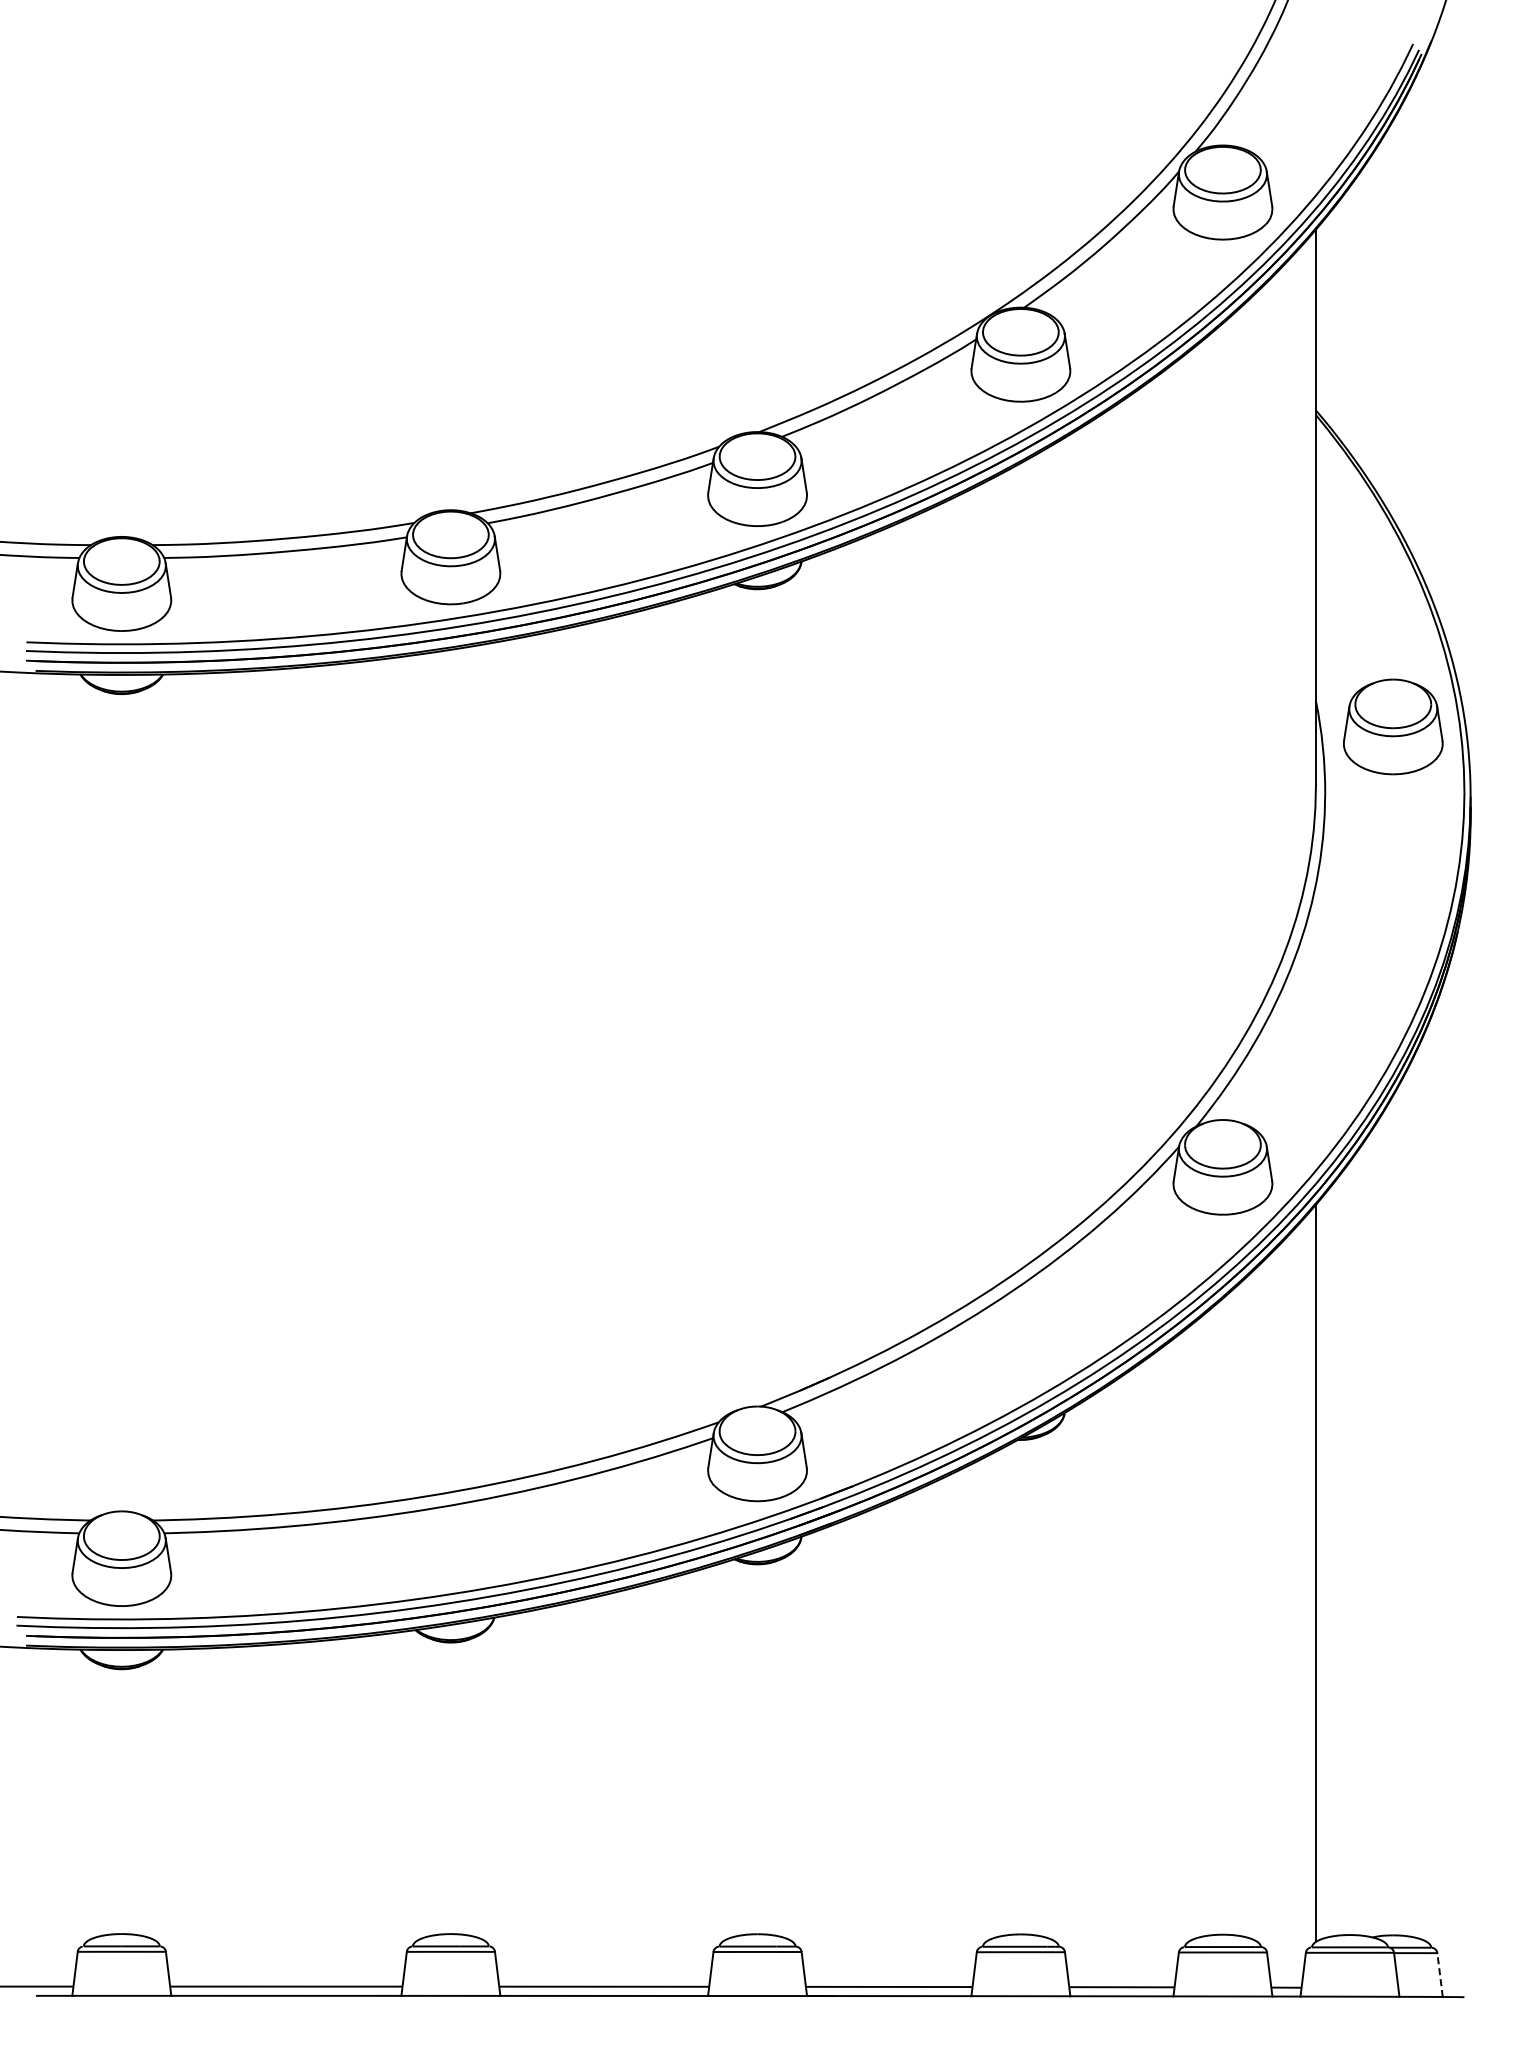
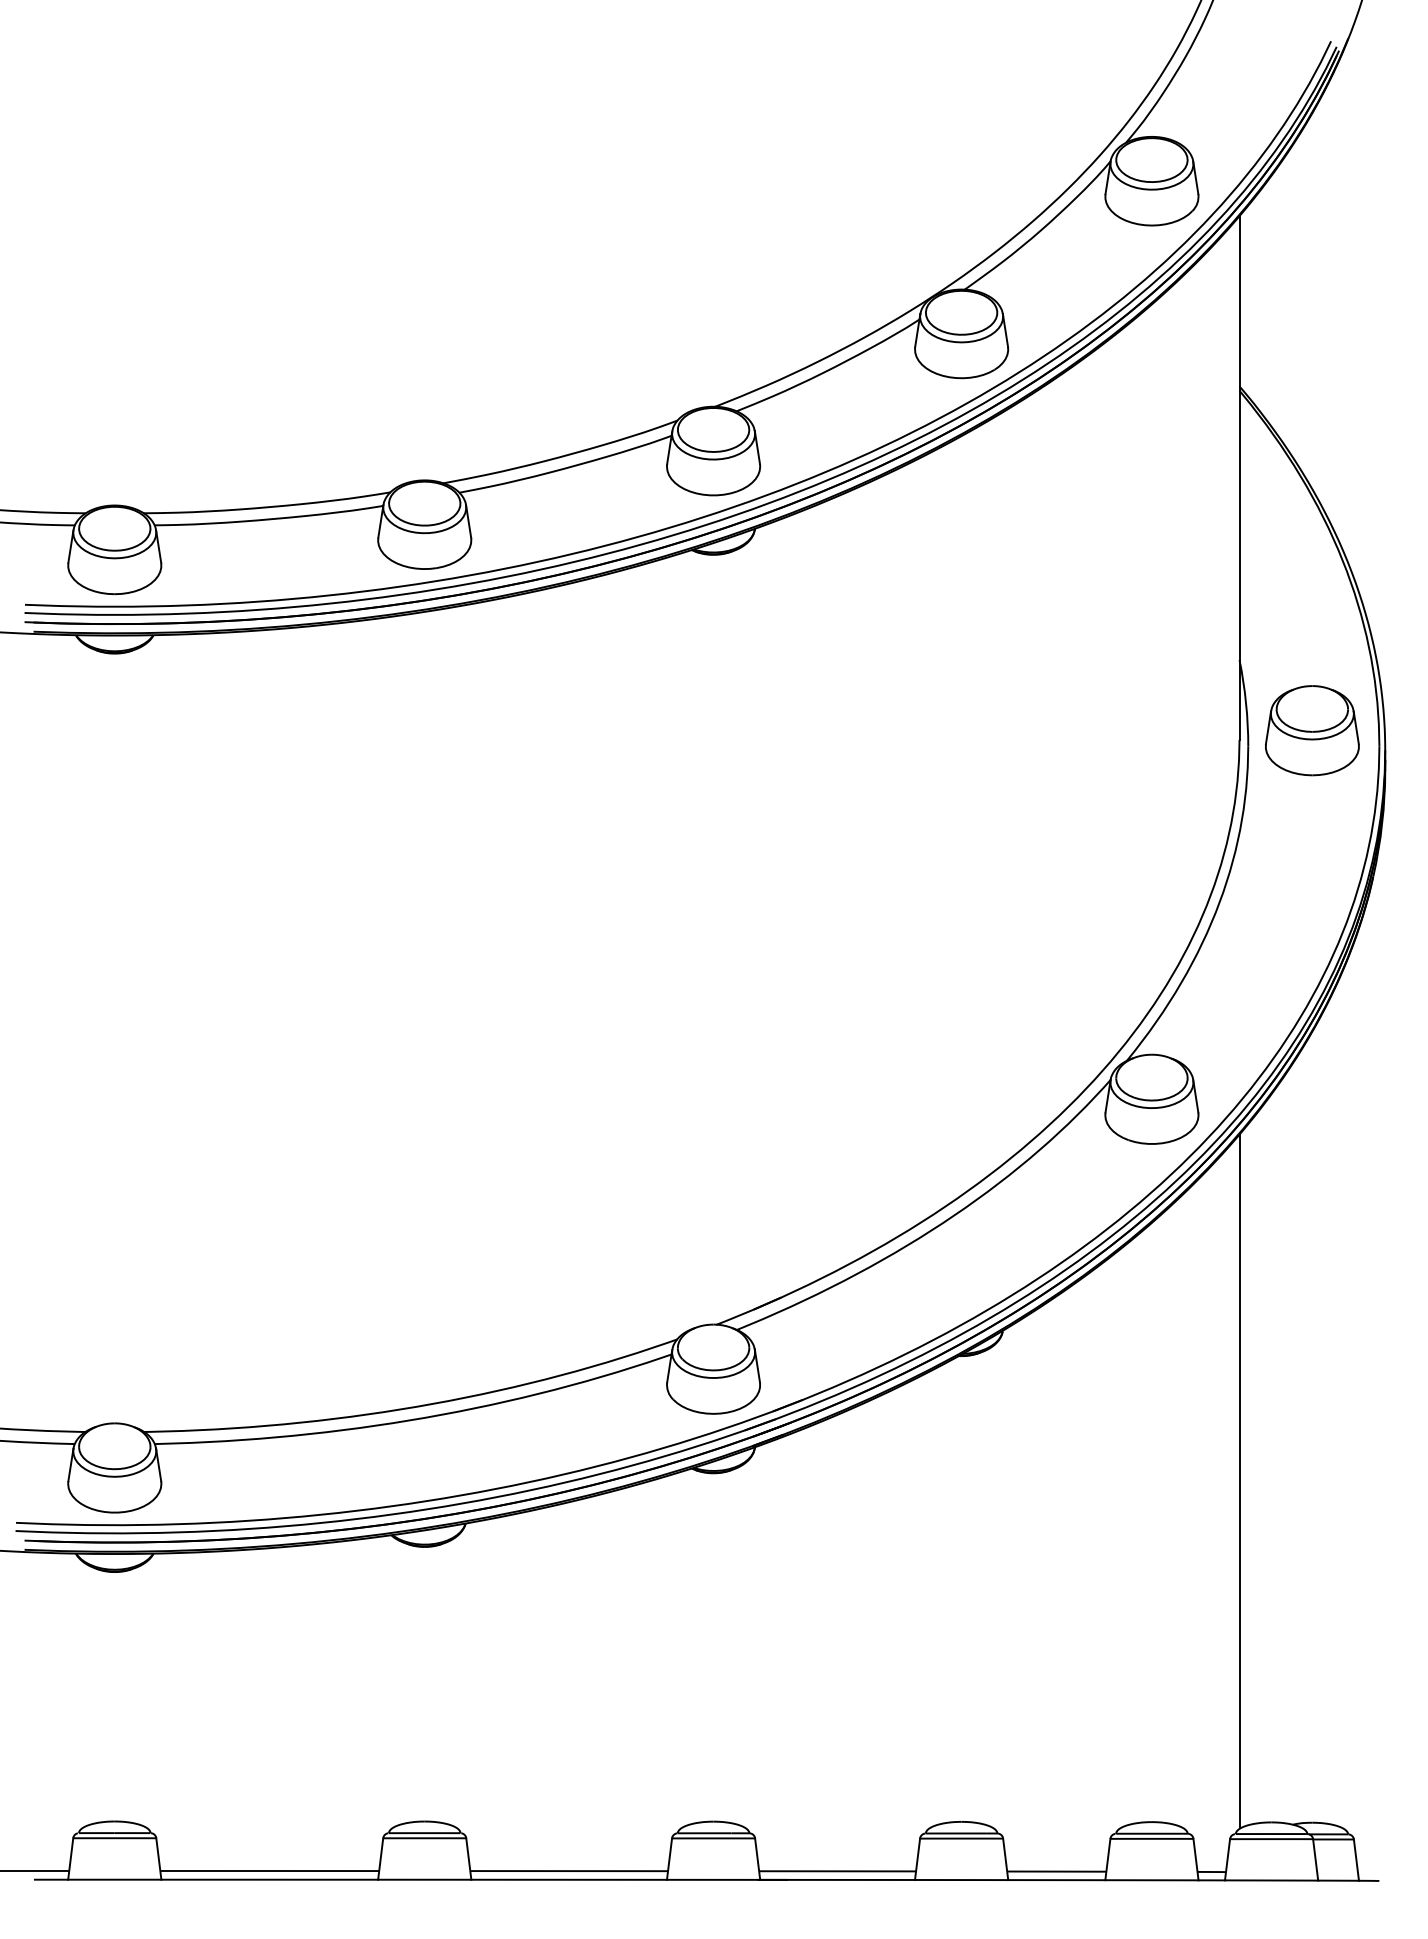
part: (1393, 726) -> (1312, 730), moved
line: (1440, 1974) -> (1356, 1859), dashed -> solid

